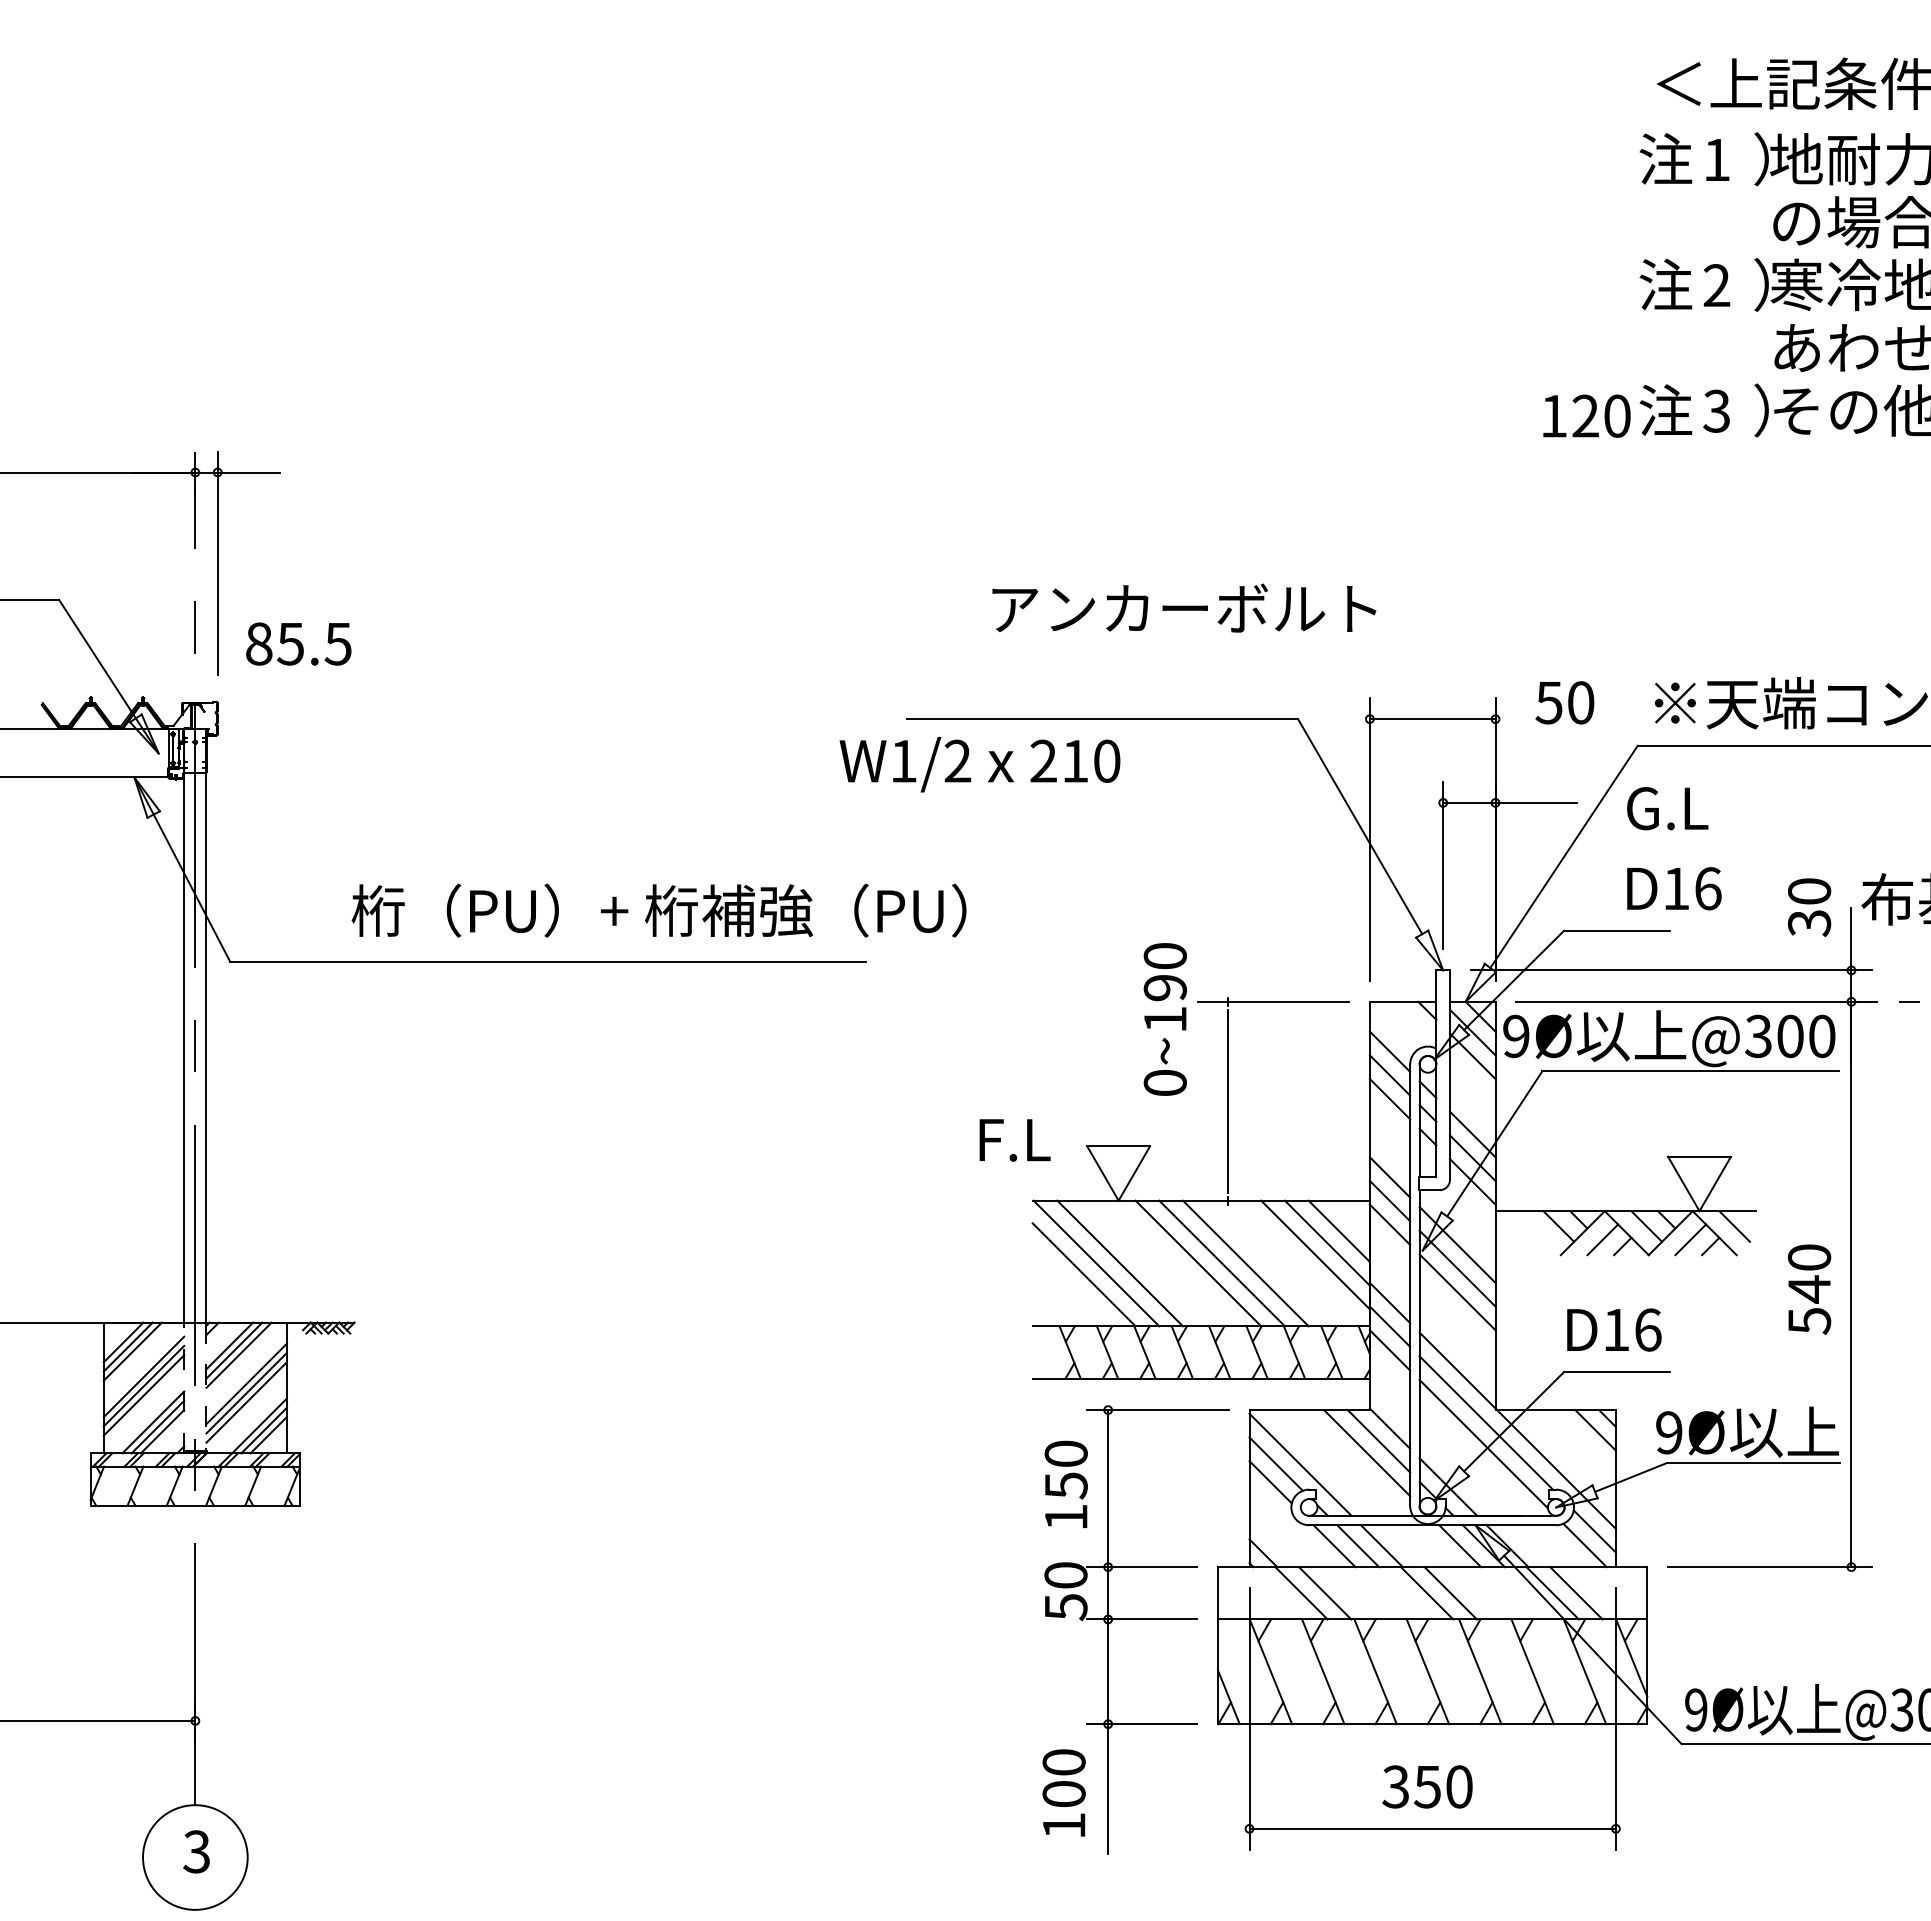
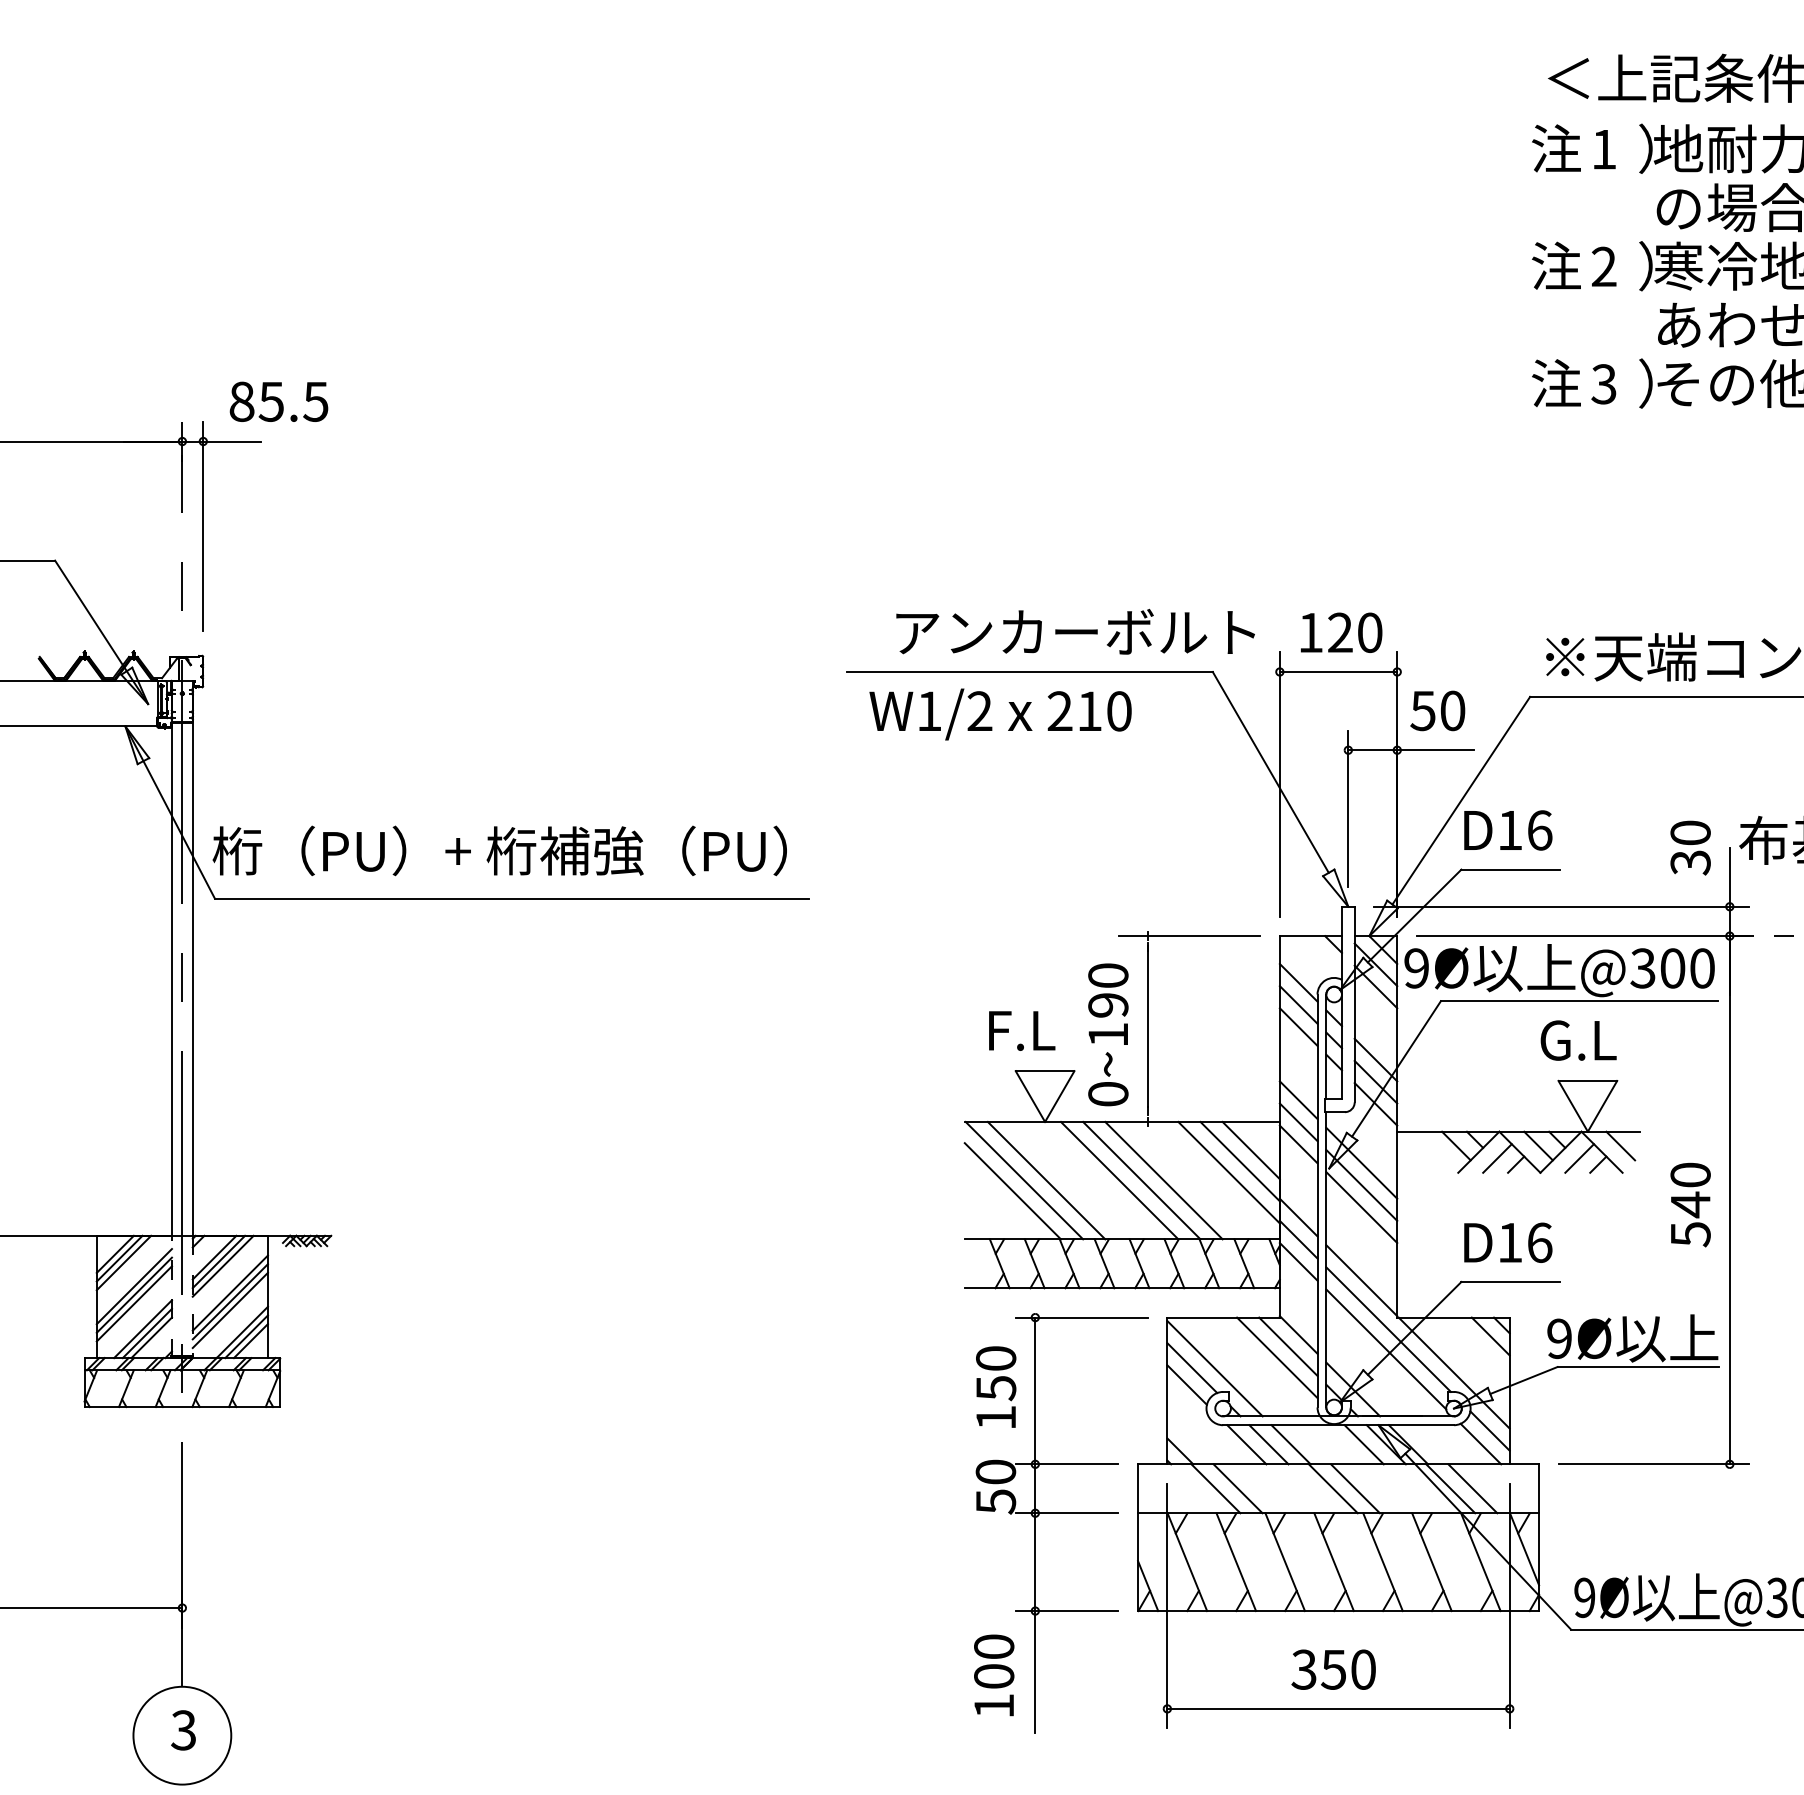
text: (1586, 415) -> (1341, 632), moved
text: (1184, 607) -> (1075, 631), moved
text: (298, 643) -> (278, 401), moved
text: (1564, 702) -> (1437, 710), moved
text: (979, 764) -> (1000, 714), moved
text: (1667, 808) -> (1578, 1040), moved
text: (1674, 888) -> (1508, 830), moved
text: (658, 910) -> (499, 850), moved
text: (1164, 1019) -> (1107, 1034), moved
text: (1014, 1140) -> (1021, 1031), moved

